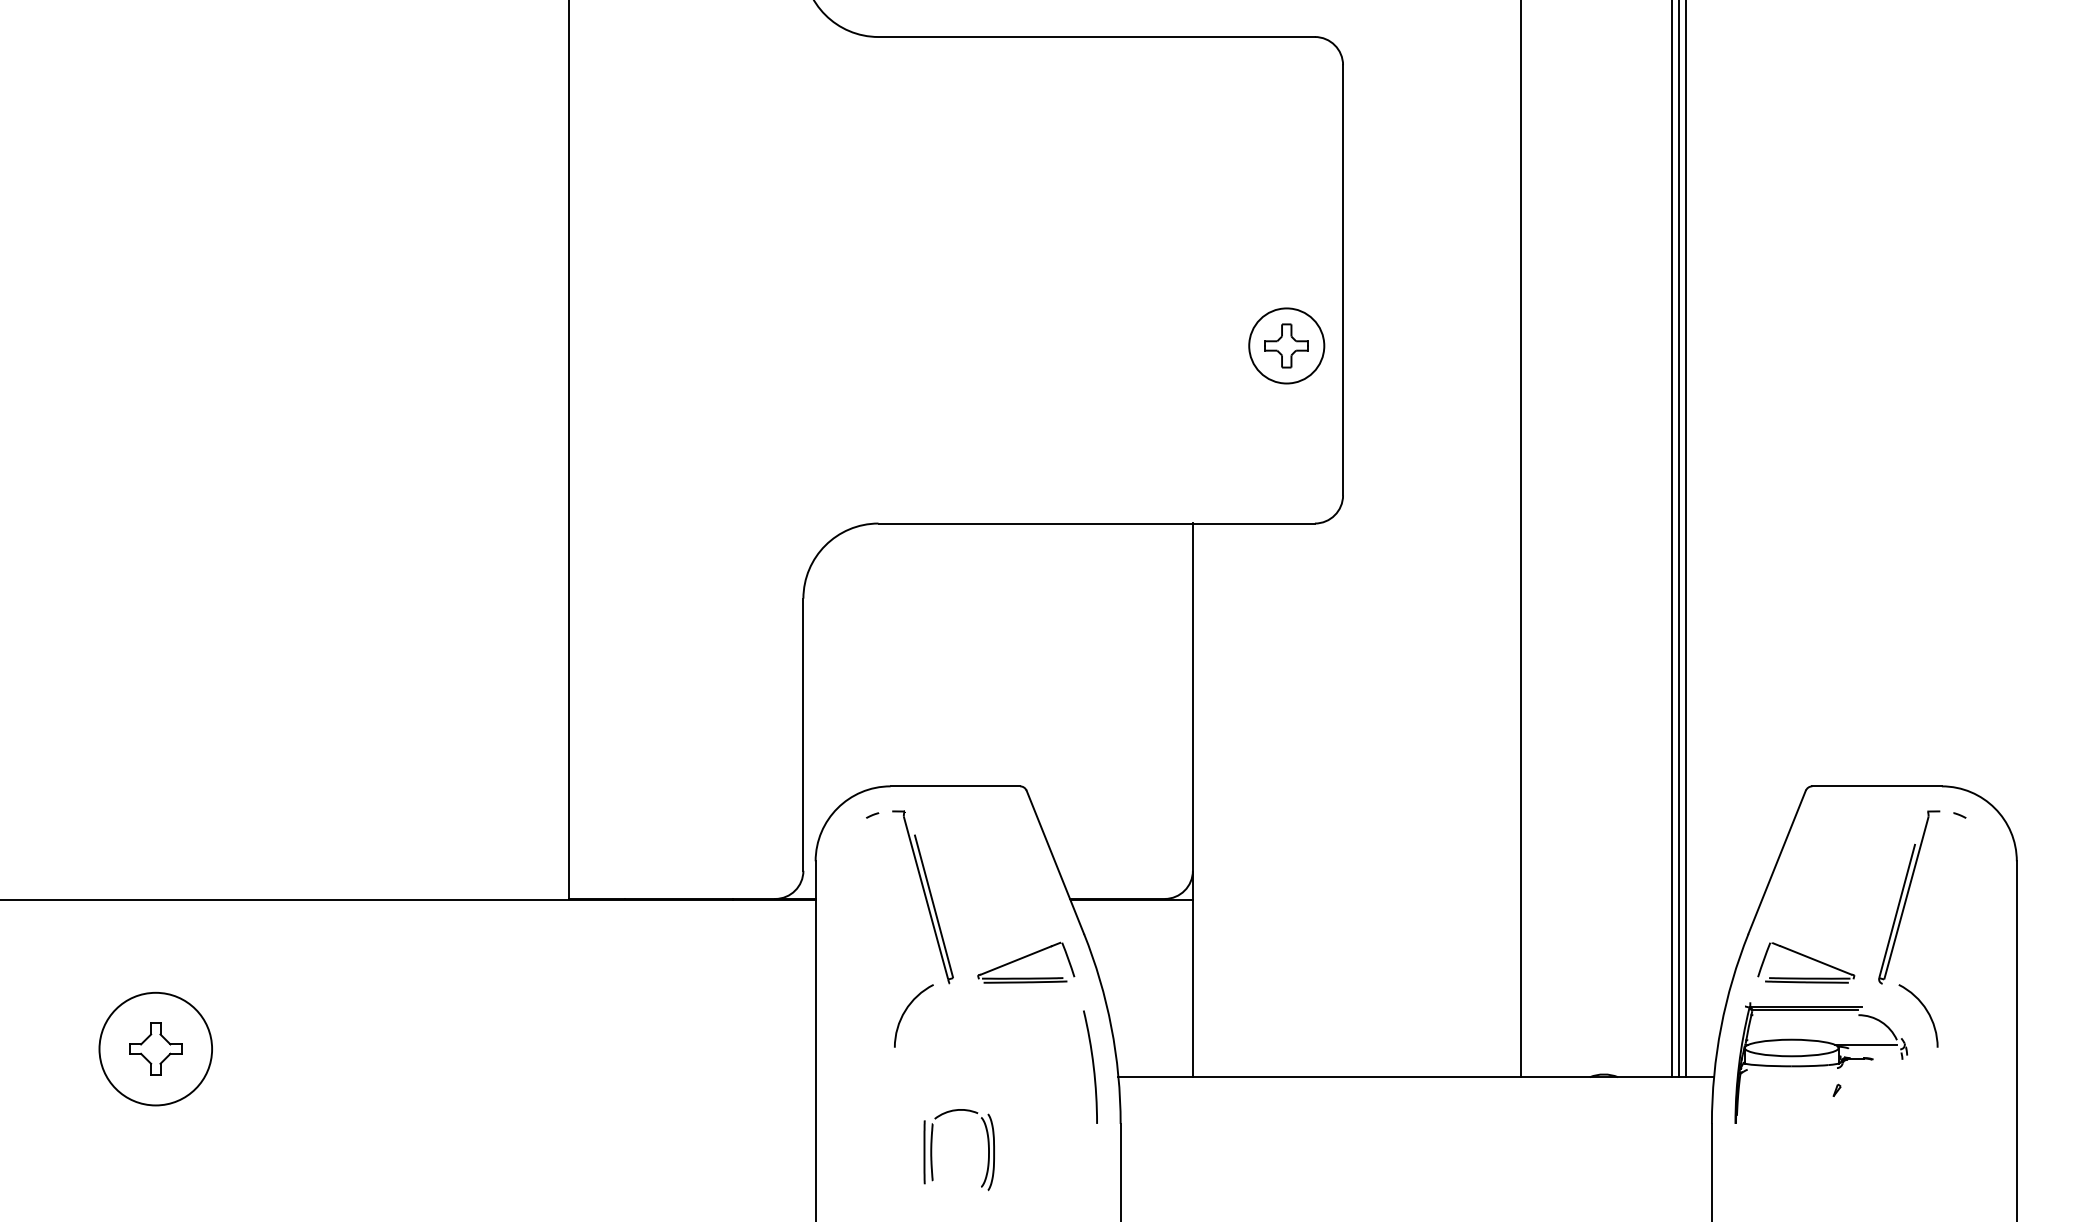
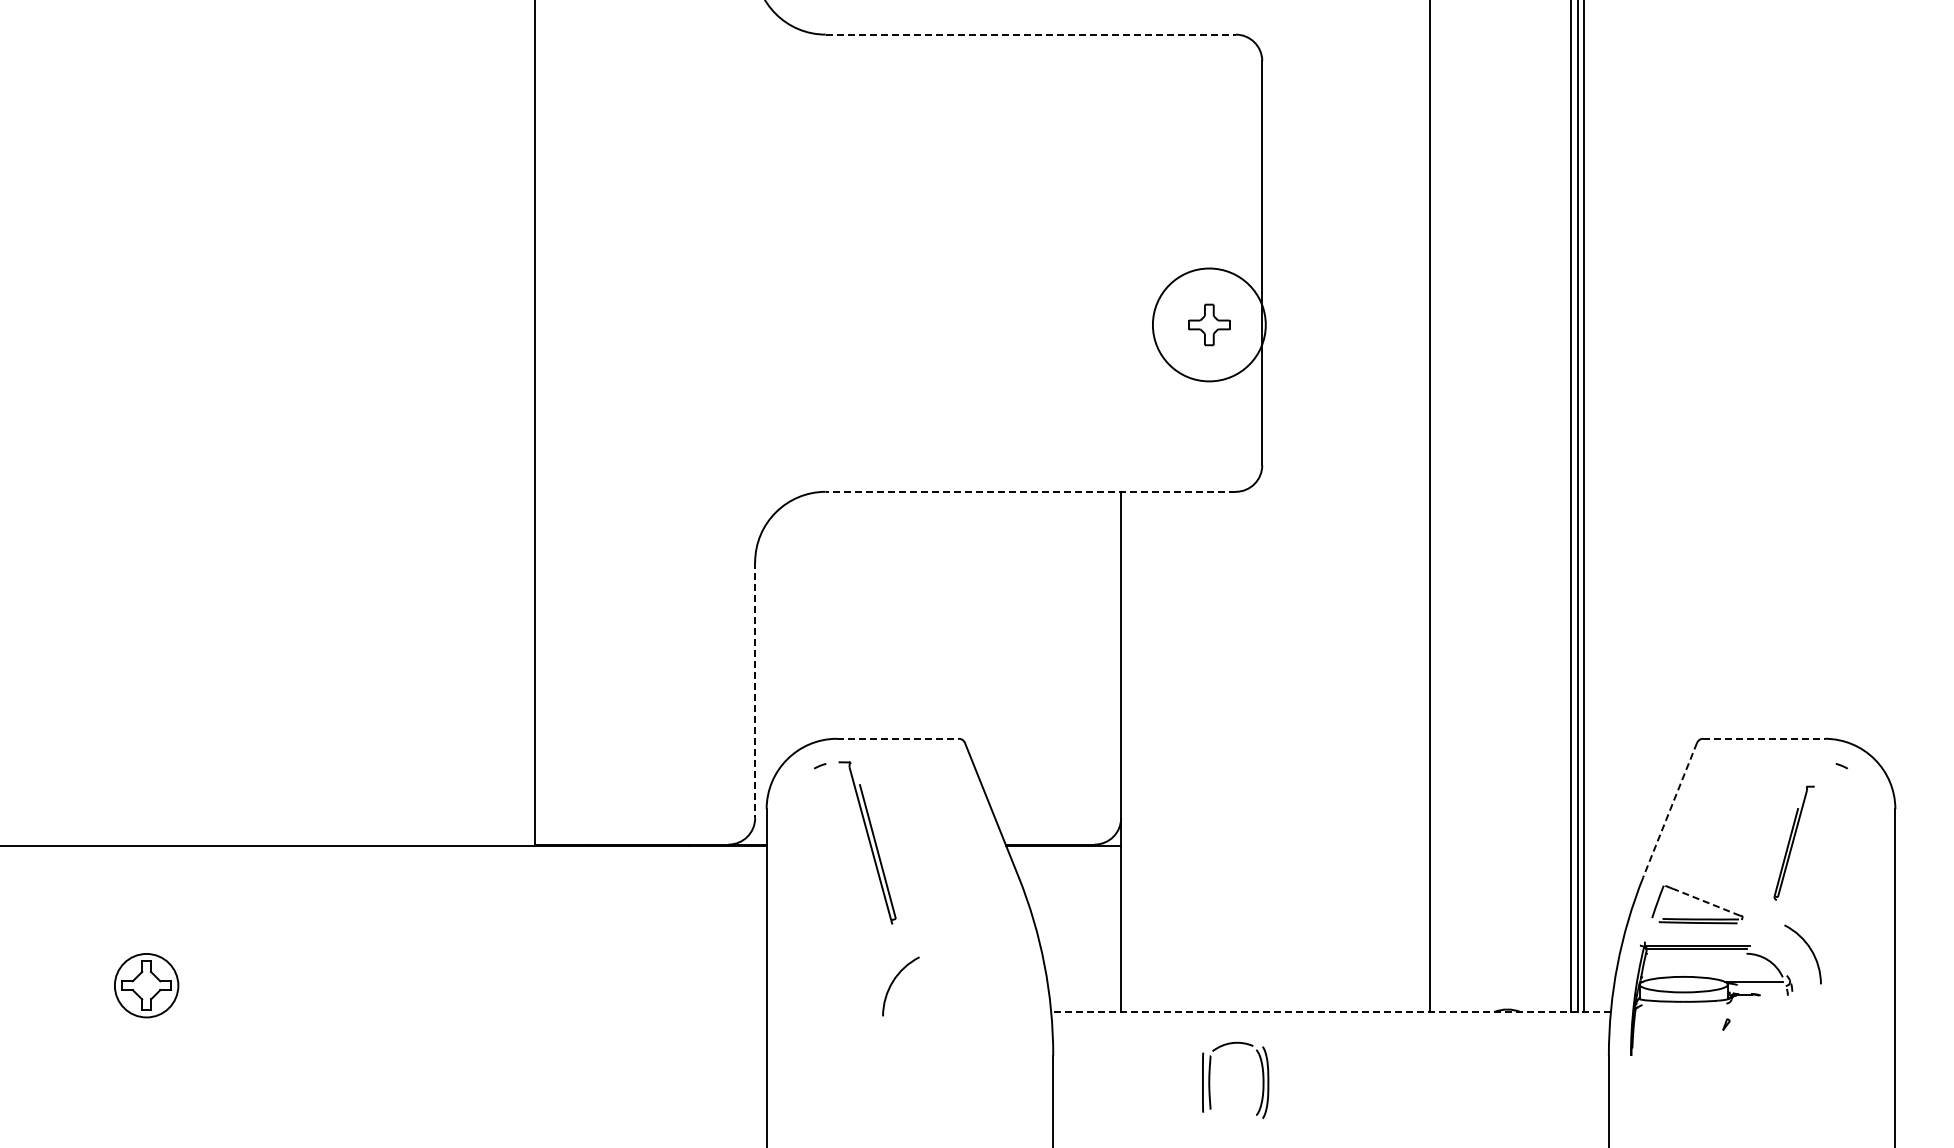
line: (1097, 36) -> (1031, 34), solid -> dashed
circle: (1286, 345) -> (1209, 324), size x1.6
line: (1096, 523) -> (1030, 491), solid -> dashed
line: (803, 734) -> (755, 690), solid -> dashed
line: (954, 786) -> (897, 738), solid -> dashed
line: (1877, 786) -> (1764, 738), solid -> dashed
line: (1776, 862) -> (1669, 810), solid -> dashed
part: (1909, 897) -> (1794, 843), size x0.7
line: (1815, 960) -> (1706, 902), solid -> dashed
part: (1026, 962) -> (964, 904), removed
arc: (907, 1010) -> (894, 981), moved
circle: (155, 1048) -> (146, 985), size x0.6
arc: (1092, 1065) -> (1026, 1001), removed
line: (1416, 1077) -> (1331, 1012), solid -> dashed
part: (932, 1150) -> (1210, 1080), moved

